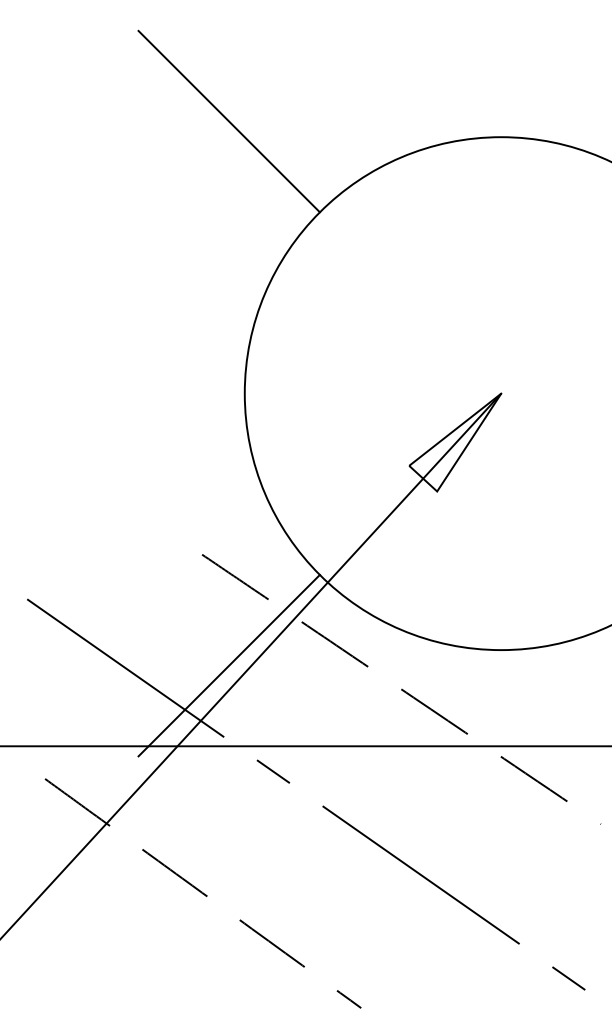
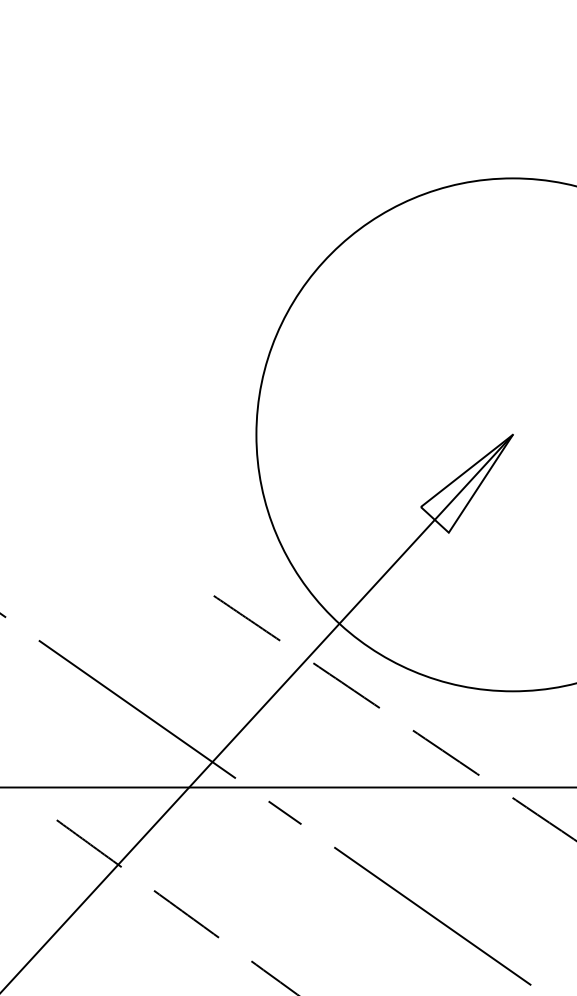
line: (228, 121) -> (240, 162), removed
line: (228, 665) -> (240, 706), removed

